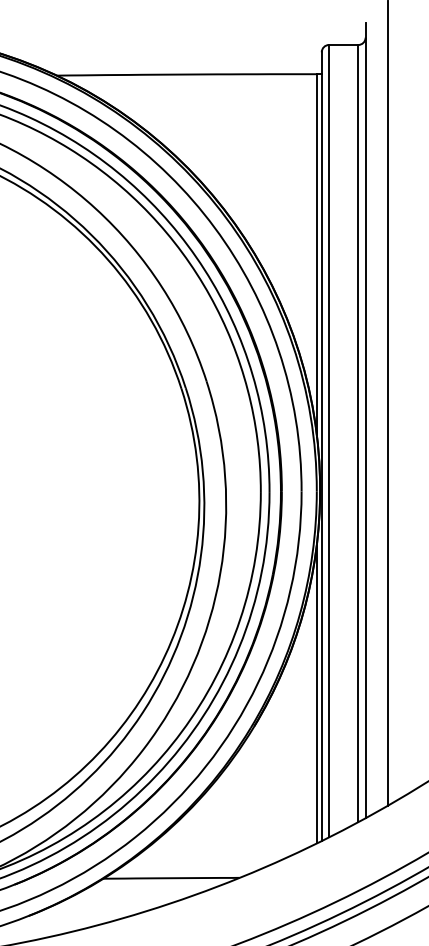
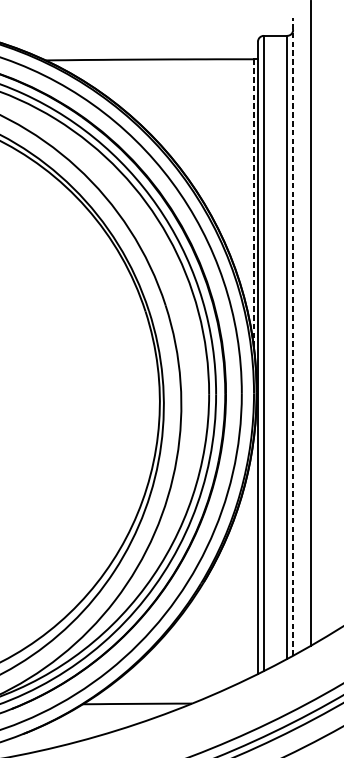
line: (317, 256) -> (254, 205), solid -> dashed
line: (365, 420) -> (293, 336), solid -> dashed
line: (317, 692) -> (254, 554), removed

